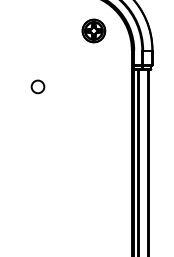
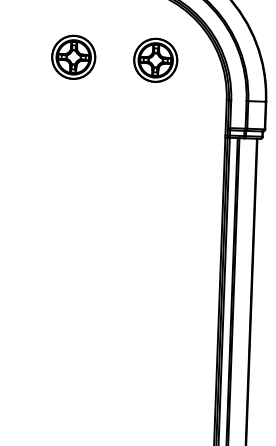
part: (50, 30) -> (72, 56), added
circle: (37, 86) -> (44, 162), removed

